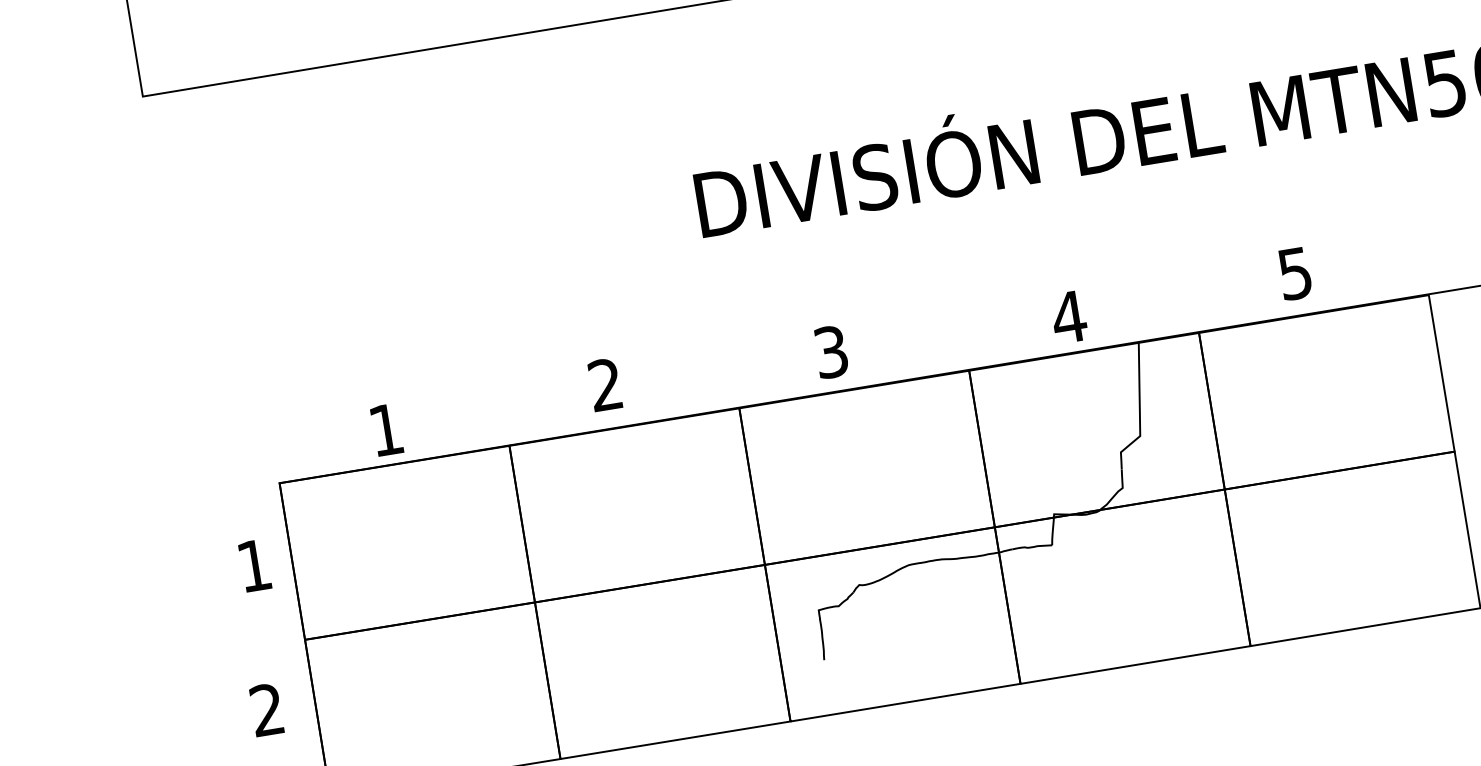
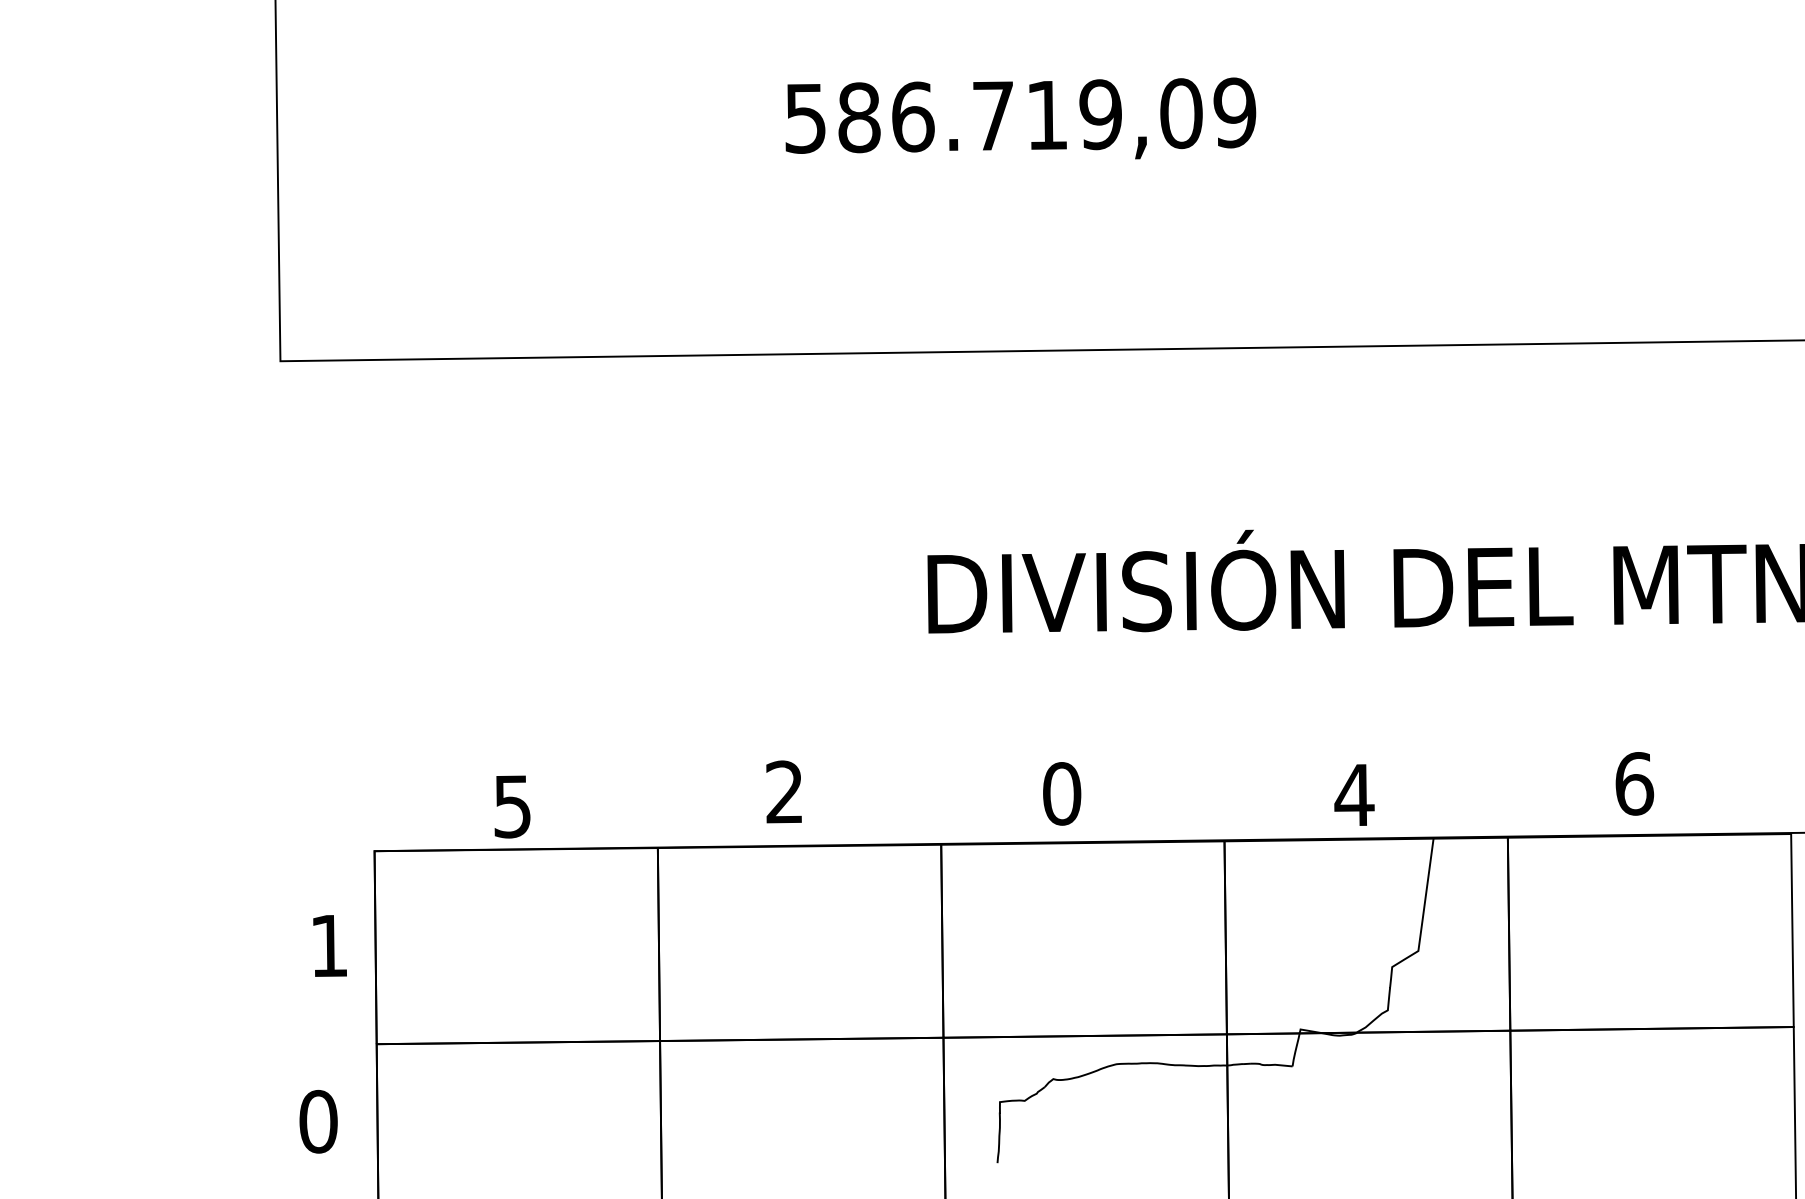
text: (1295, 273) -> (1634, 783), 5 -> 6
text: (831, 351) -> (1062, 793), 3 -> 0
text: (386, 429) -> (512, 806), 1 -> 5
text: (267, 709) -> (318, 1121), 2 -> 0

